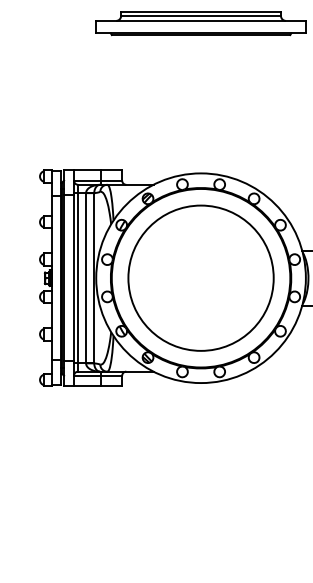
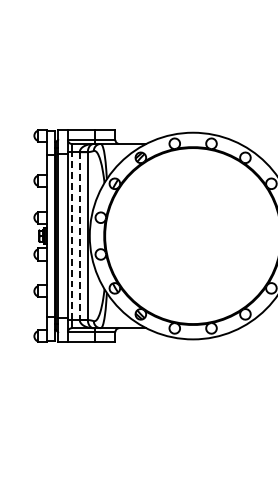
line: (78, 277) -> (72, 235), solid -> dashed
circle: (200, 277) -> (192, 235), removed
line: (86, 278) -> (80, 236), solid -> dashed

